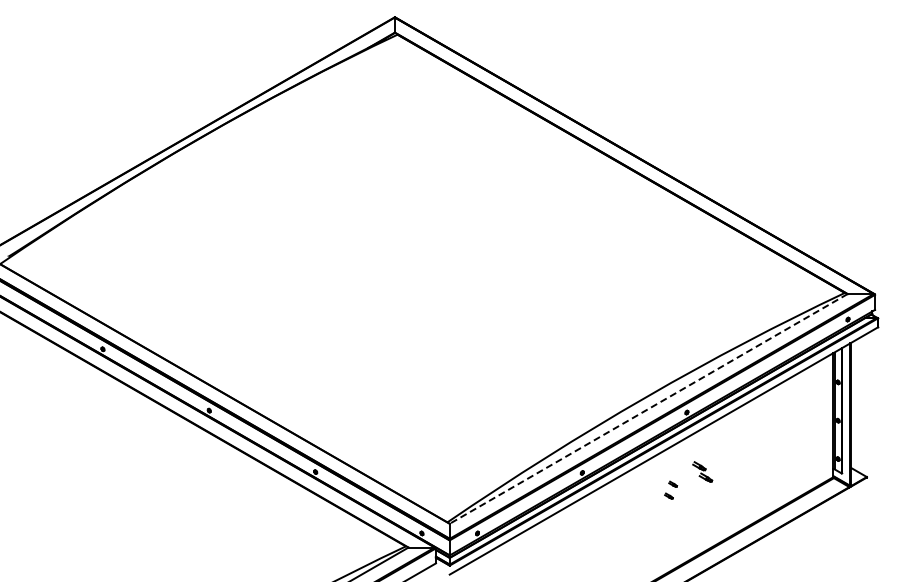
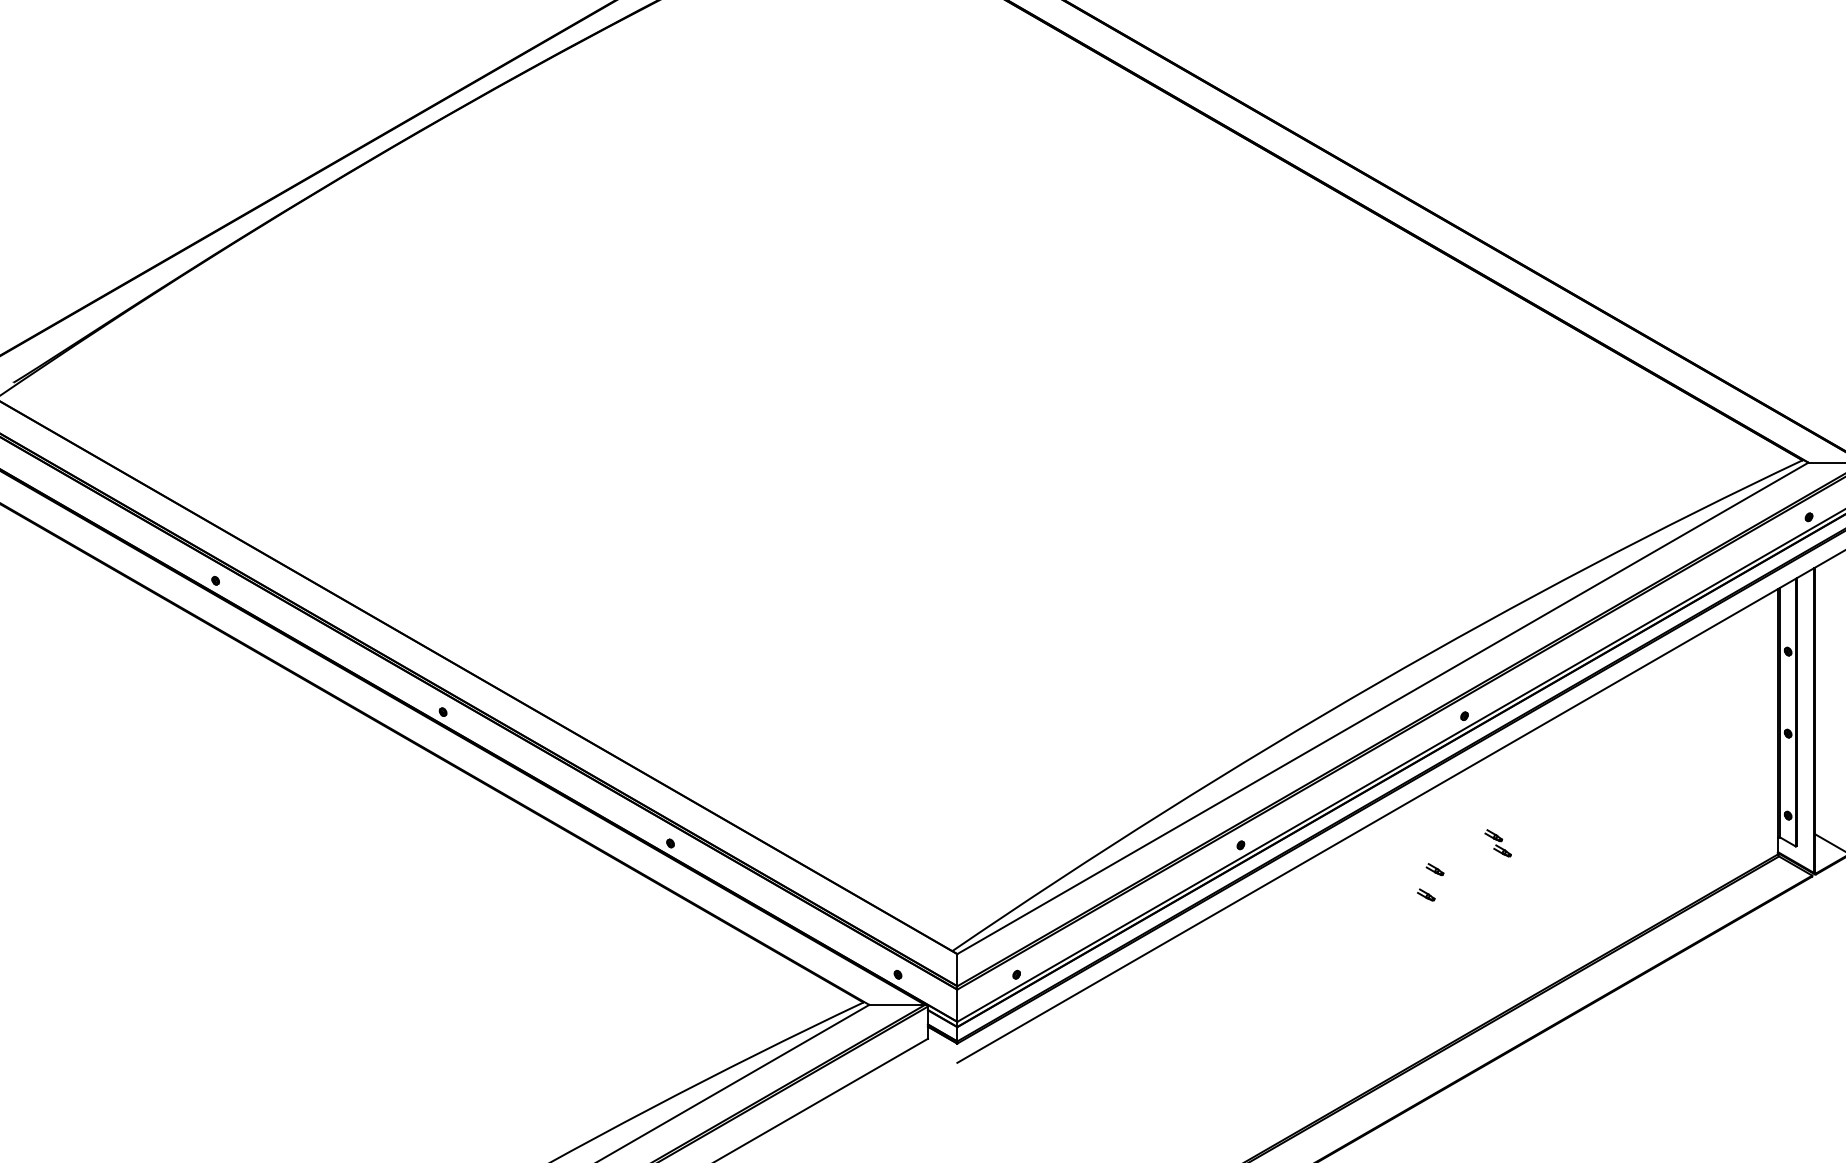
line: (648, 408) -> (1382, 707), dashed -> solid
part: (702, 471) -> (1497, 842), size x0.62

